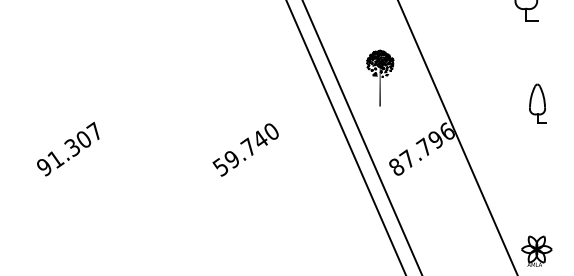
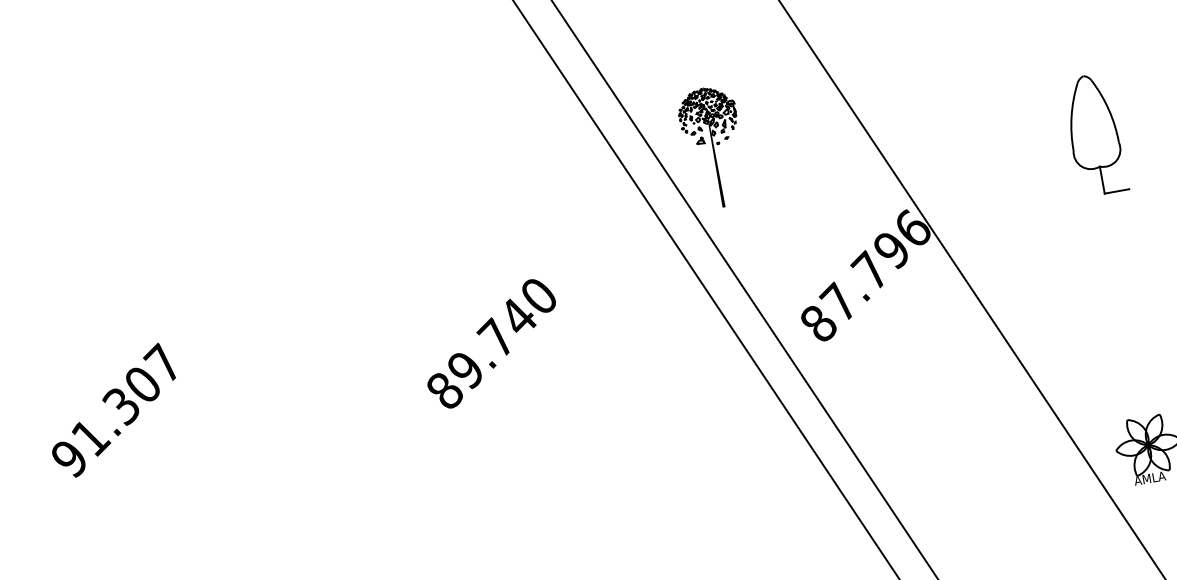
part: (380, 77) -> (713, 145), moved
part: (537, 103) -> (1093, 134), size x1.43
text: (220, 167) -> (444, 391), 59.740 -> 89.740

